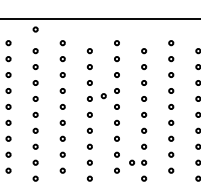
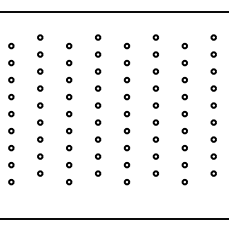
circle: (35, 29) -> (69, 22), removed
circle: (103, 95) -> (141, 93), removed
circle: (131, 163) -> (171, 165), removed

